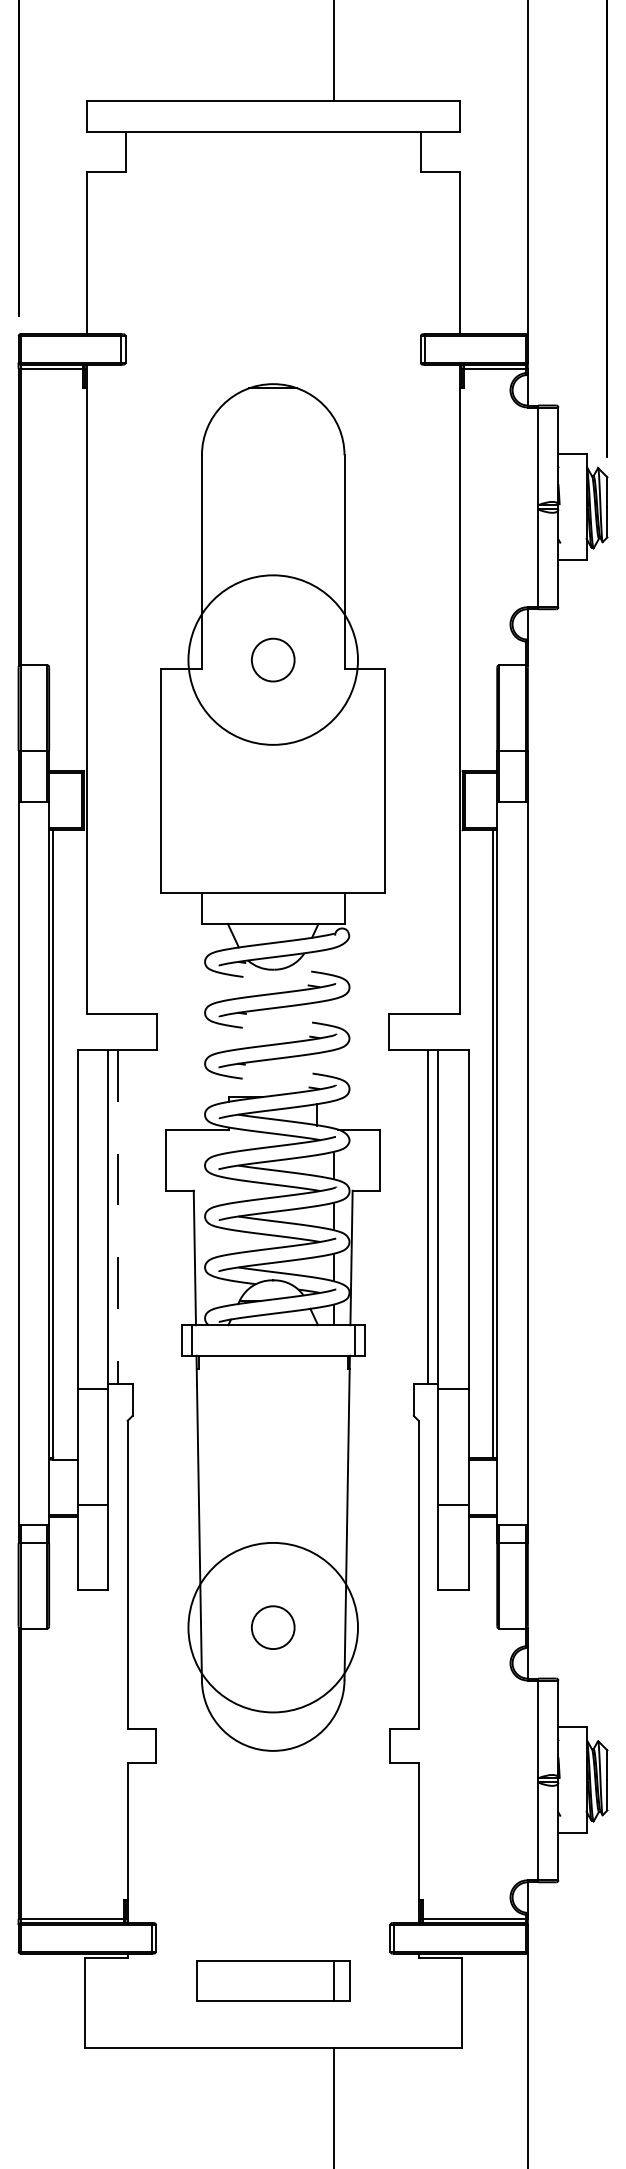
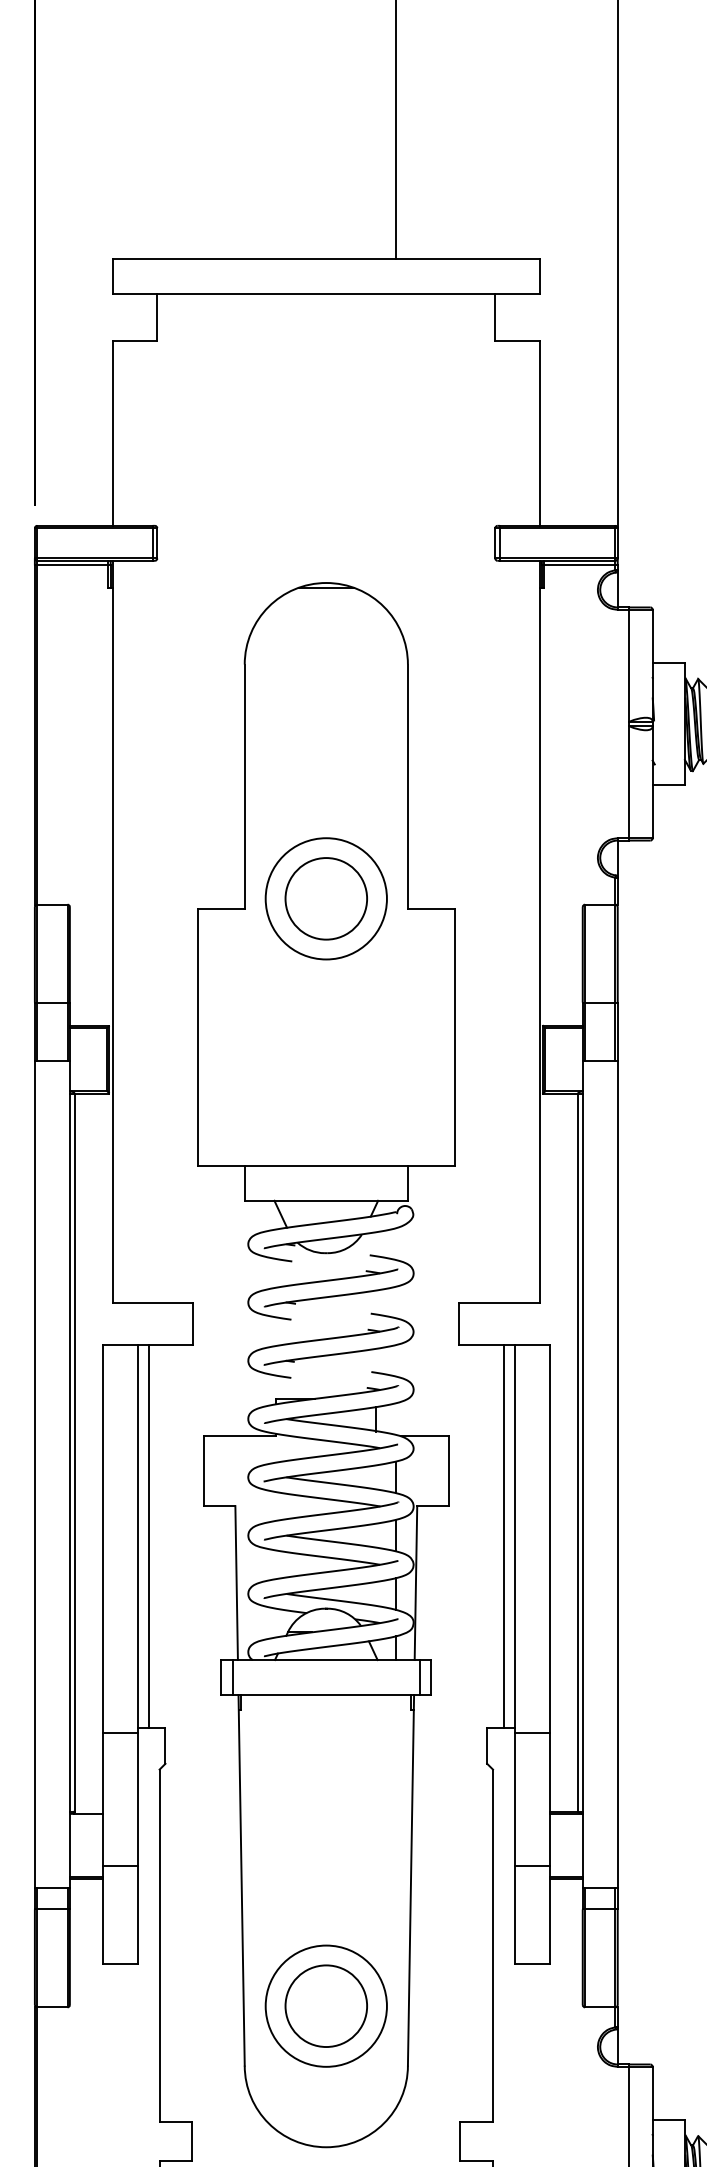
circle: (272, 659) -> (325, 898), size x1.67
circle: (273, 660) -> (326, 899), size x0.62
line: (118, 1217) -> (149, 1536), dashed -> solid
circle: (272, 1627) -> (325, 2006), size x1.67
circle: (273, 1627) -> (326, 2006), size x0.62

